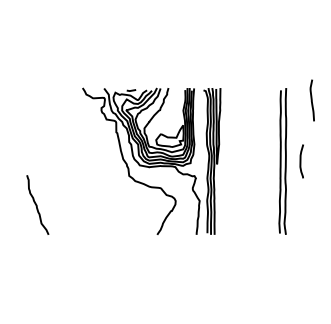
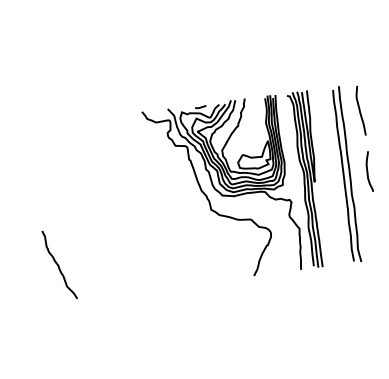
curve: (311, 100) -> (359, 110), moved
part: (151, 160) -> (235, 187), moved

